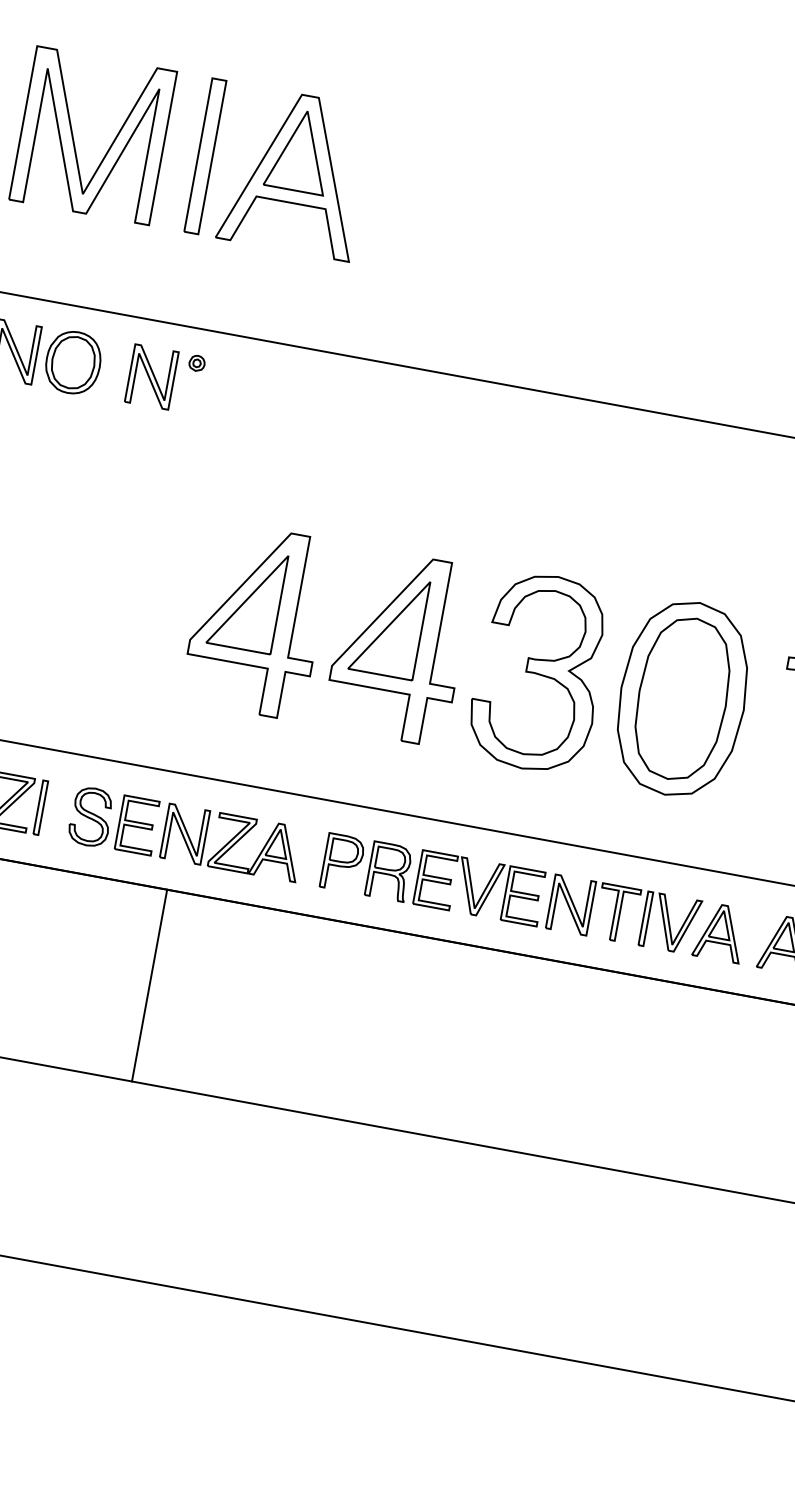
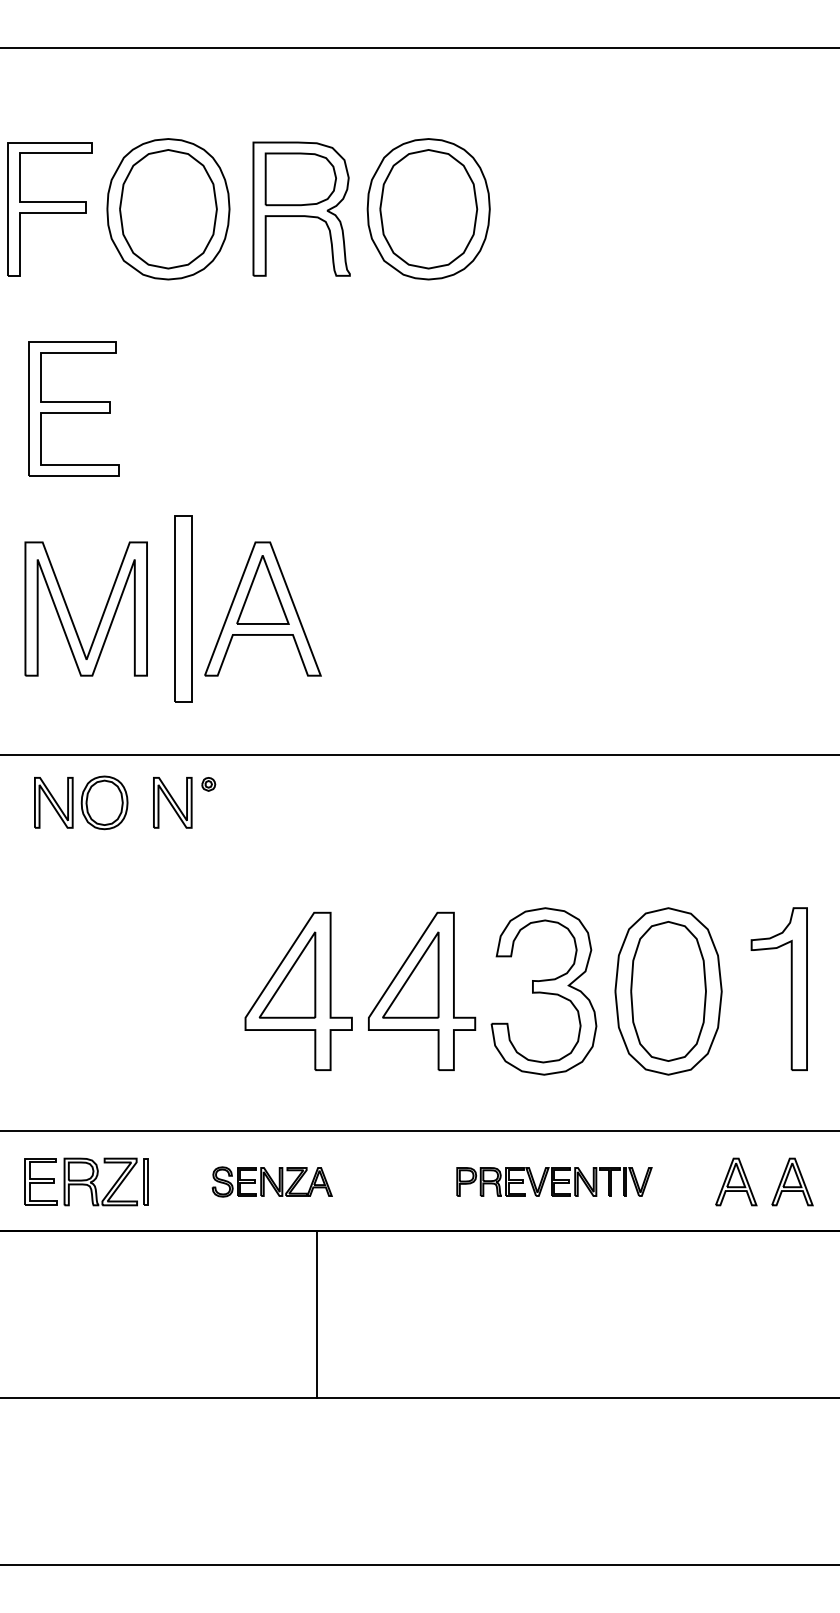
part: (205, 155) -> (183, 608), size x1.4
part: (186, 833) -> (272, 1181), size x0.6
part: (511, 893) -> (554, 1181), size x0.6
line: (149, 985) -> (316, 1314), moved

